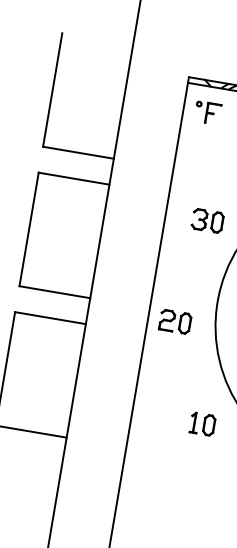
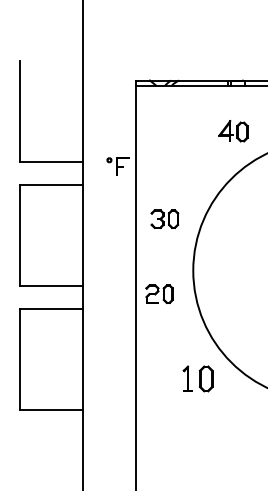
part: (207, 112) -> (117, 166), moved
part: (207, 220) -> (164, 218), moved
part: (203, 423) -> (198, 378), size x1.4

